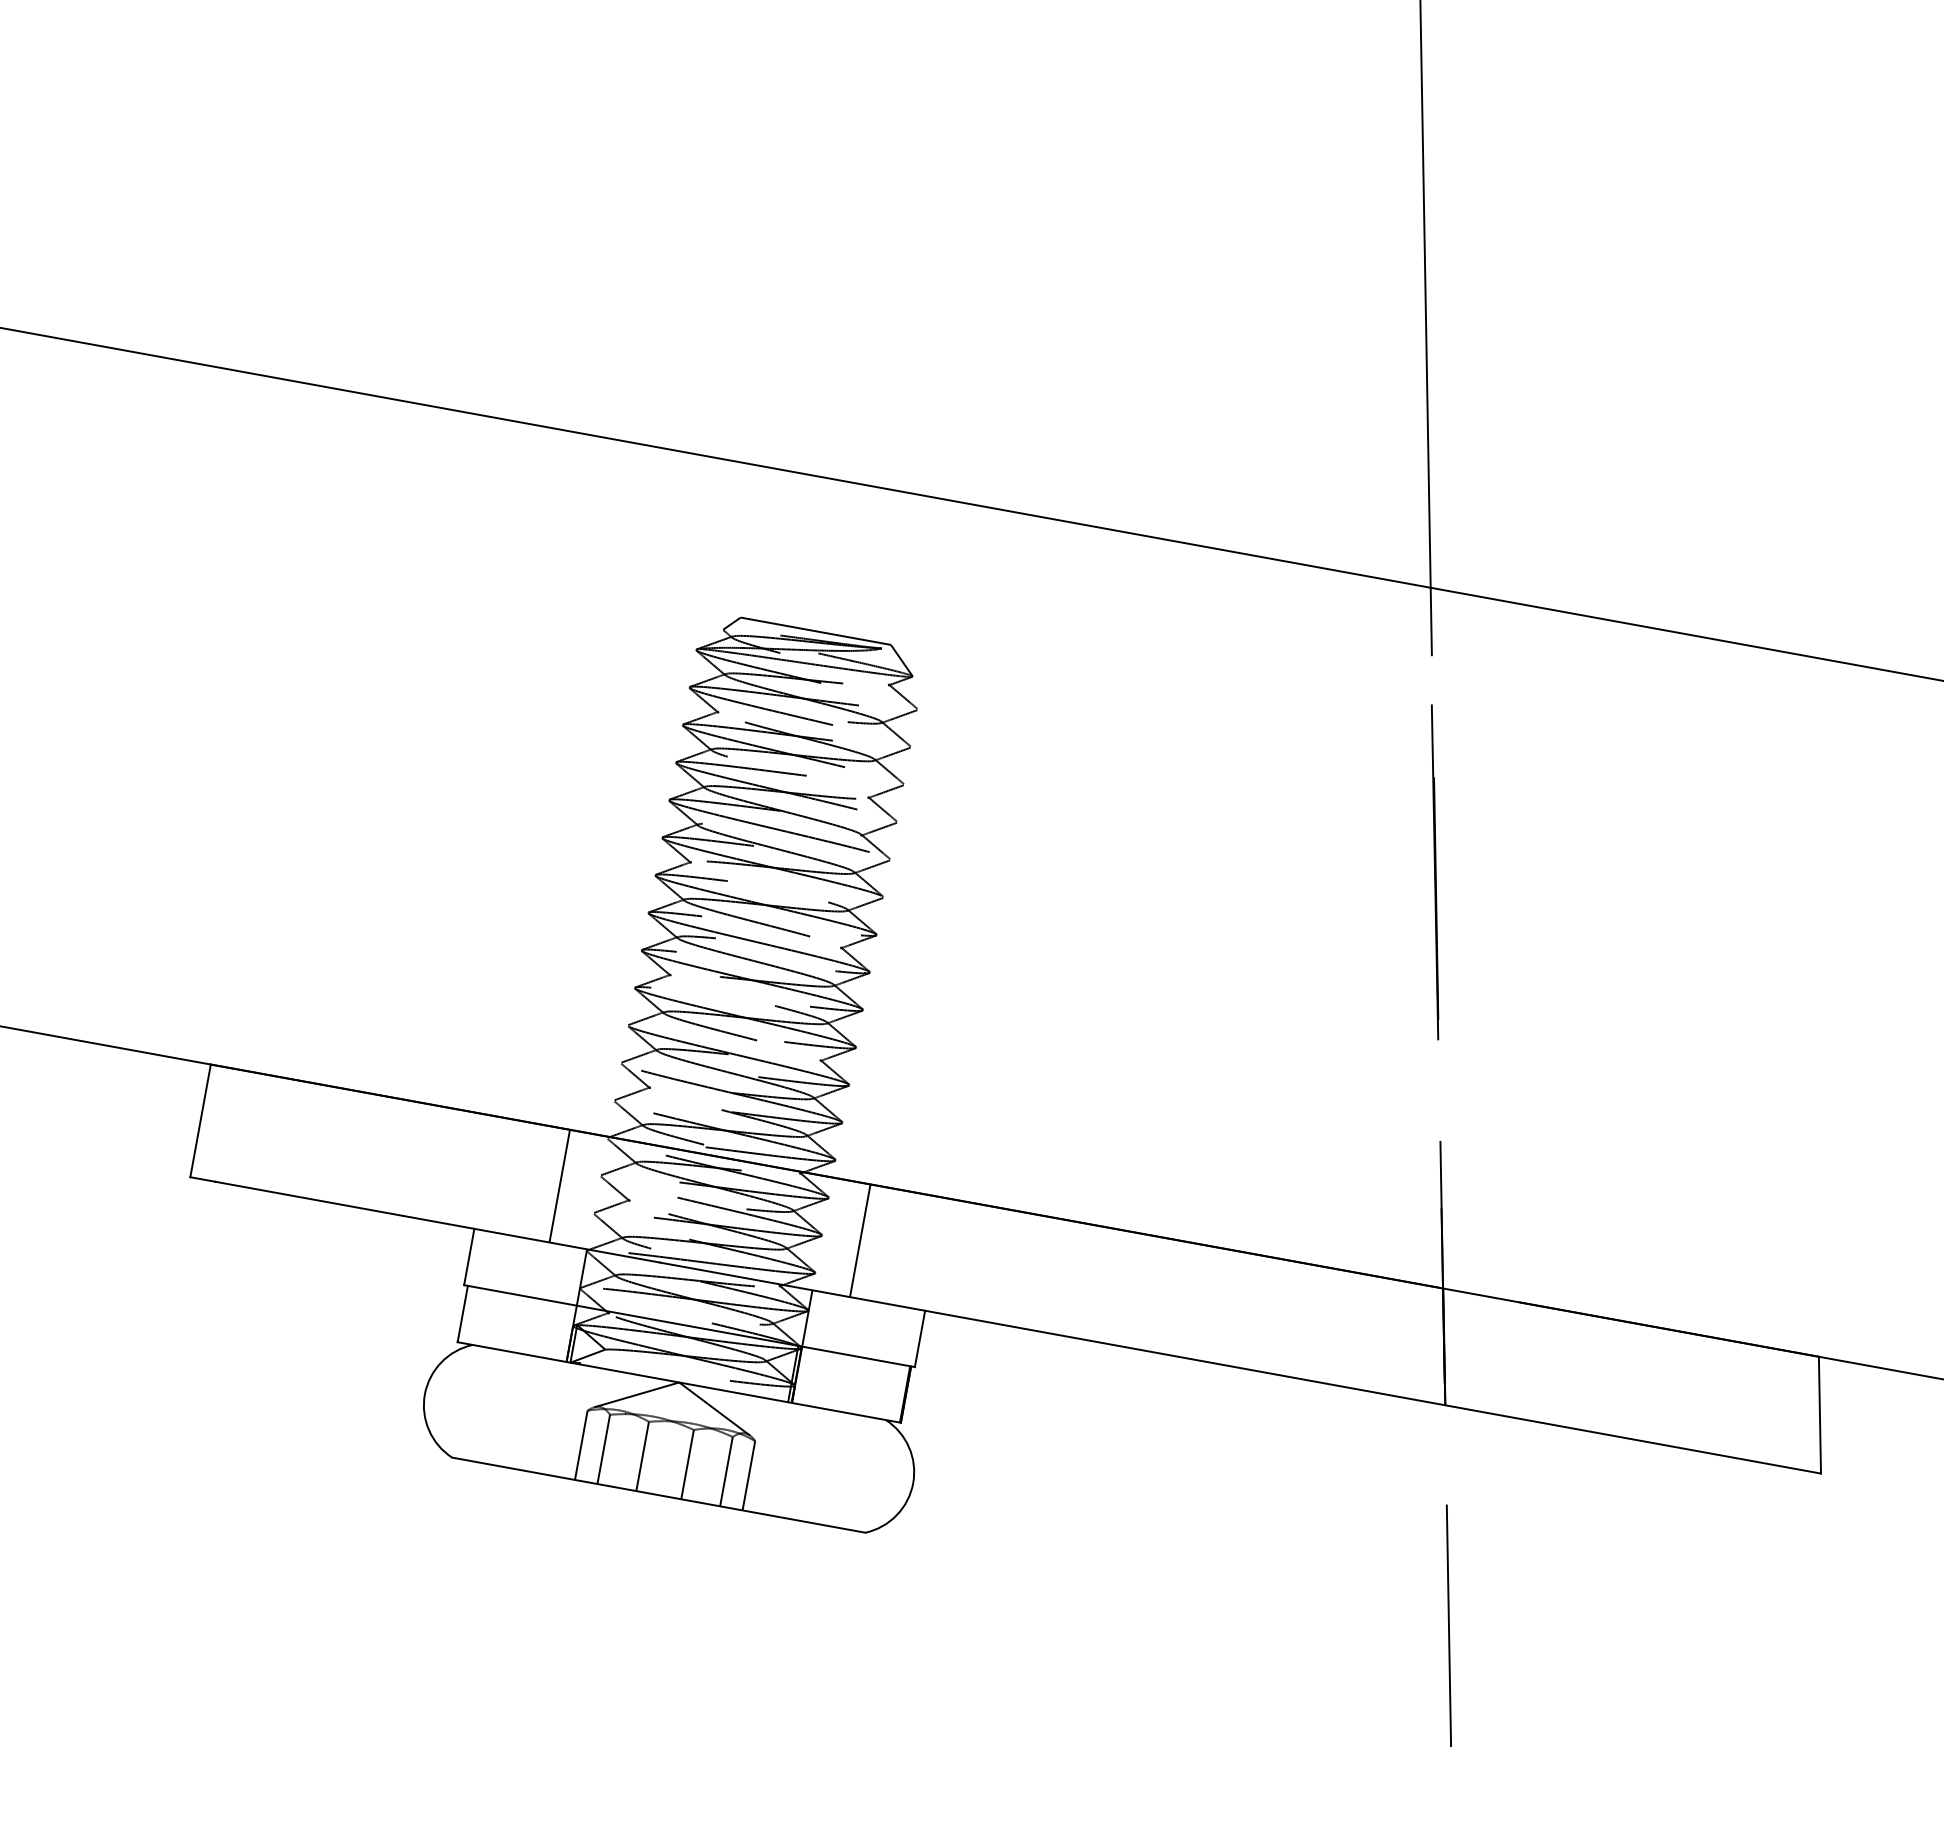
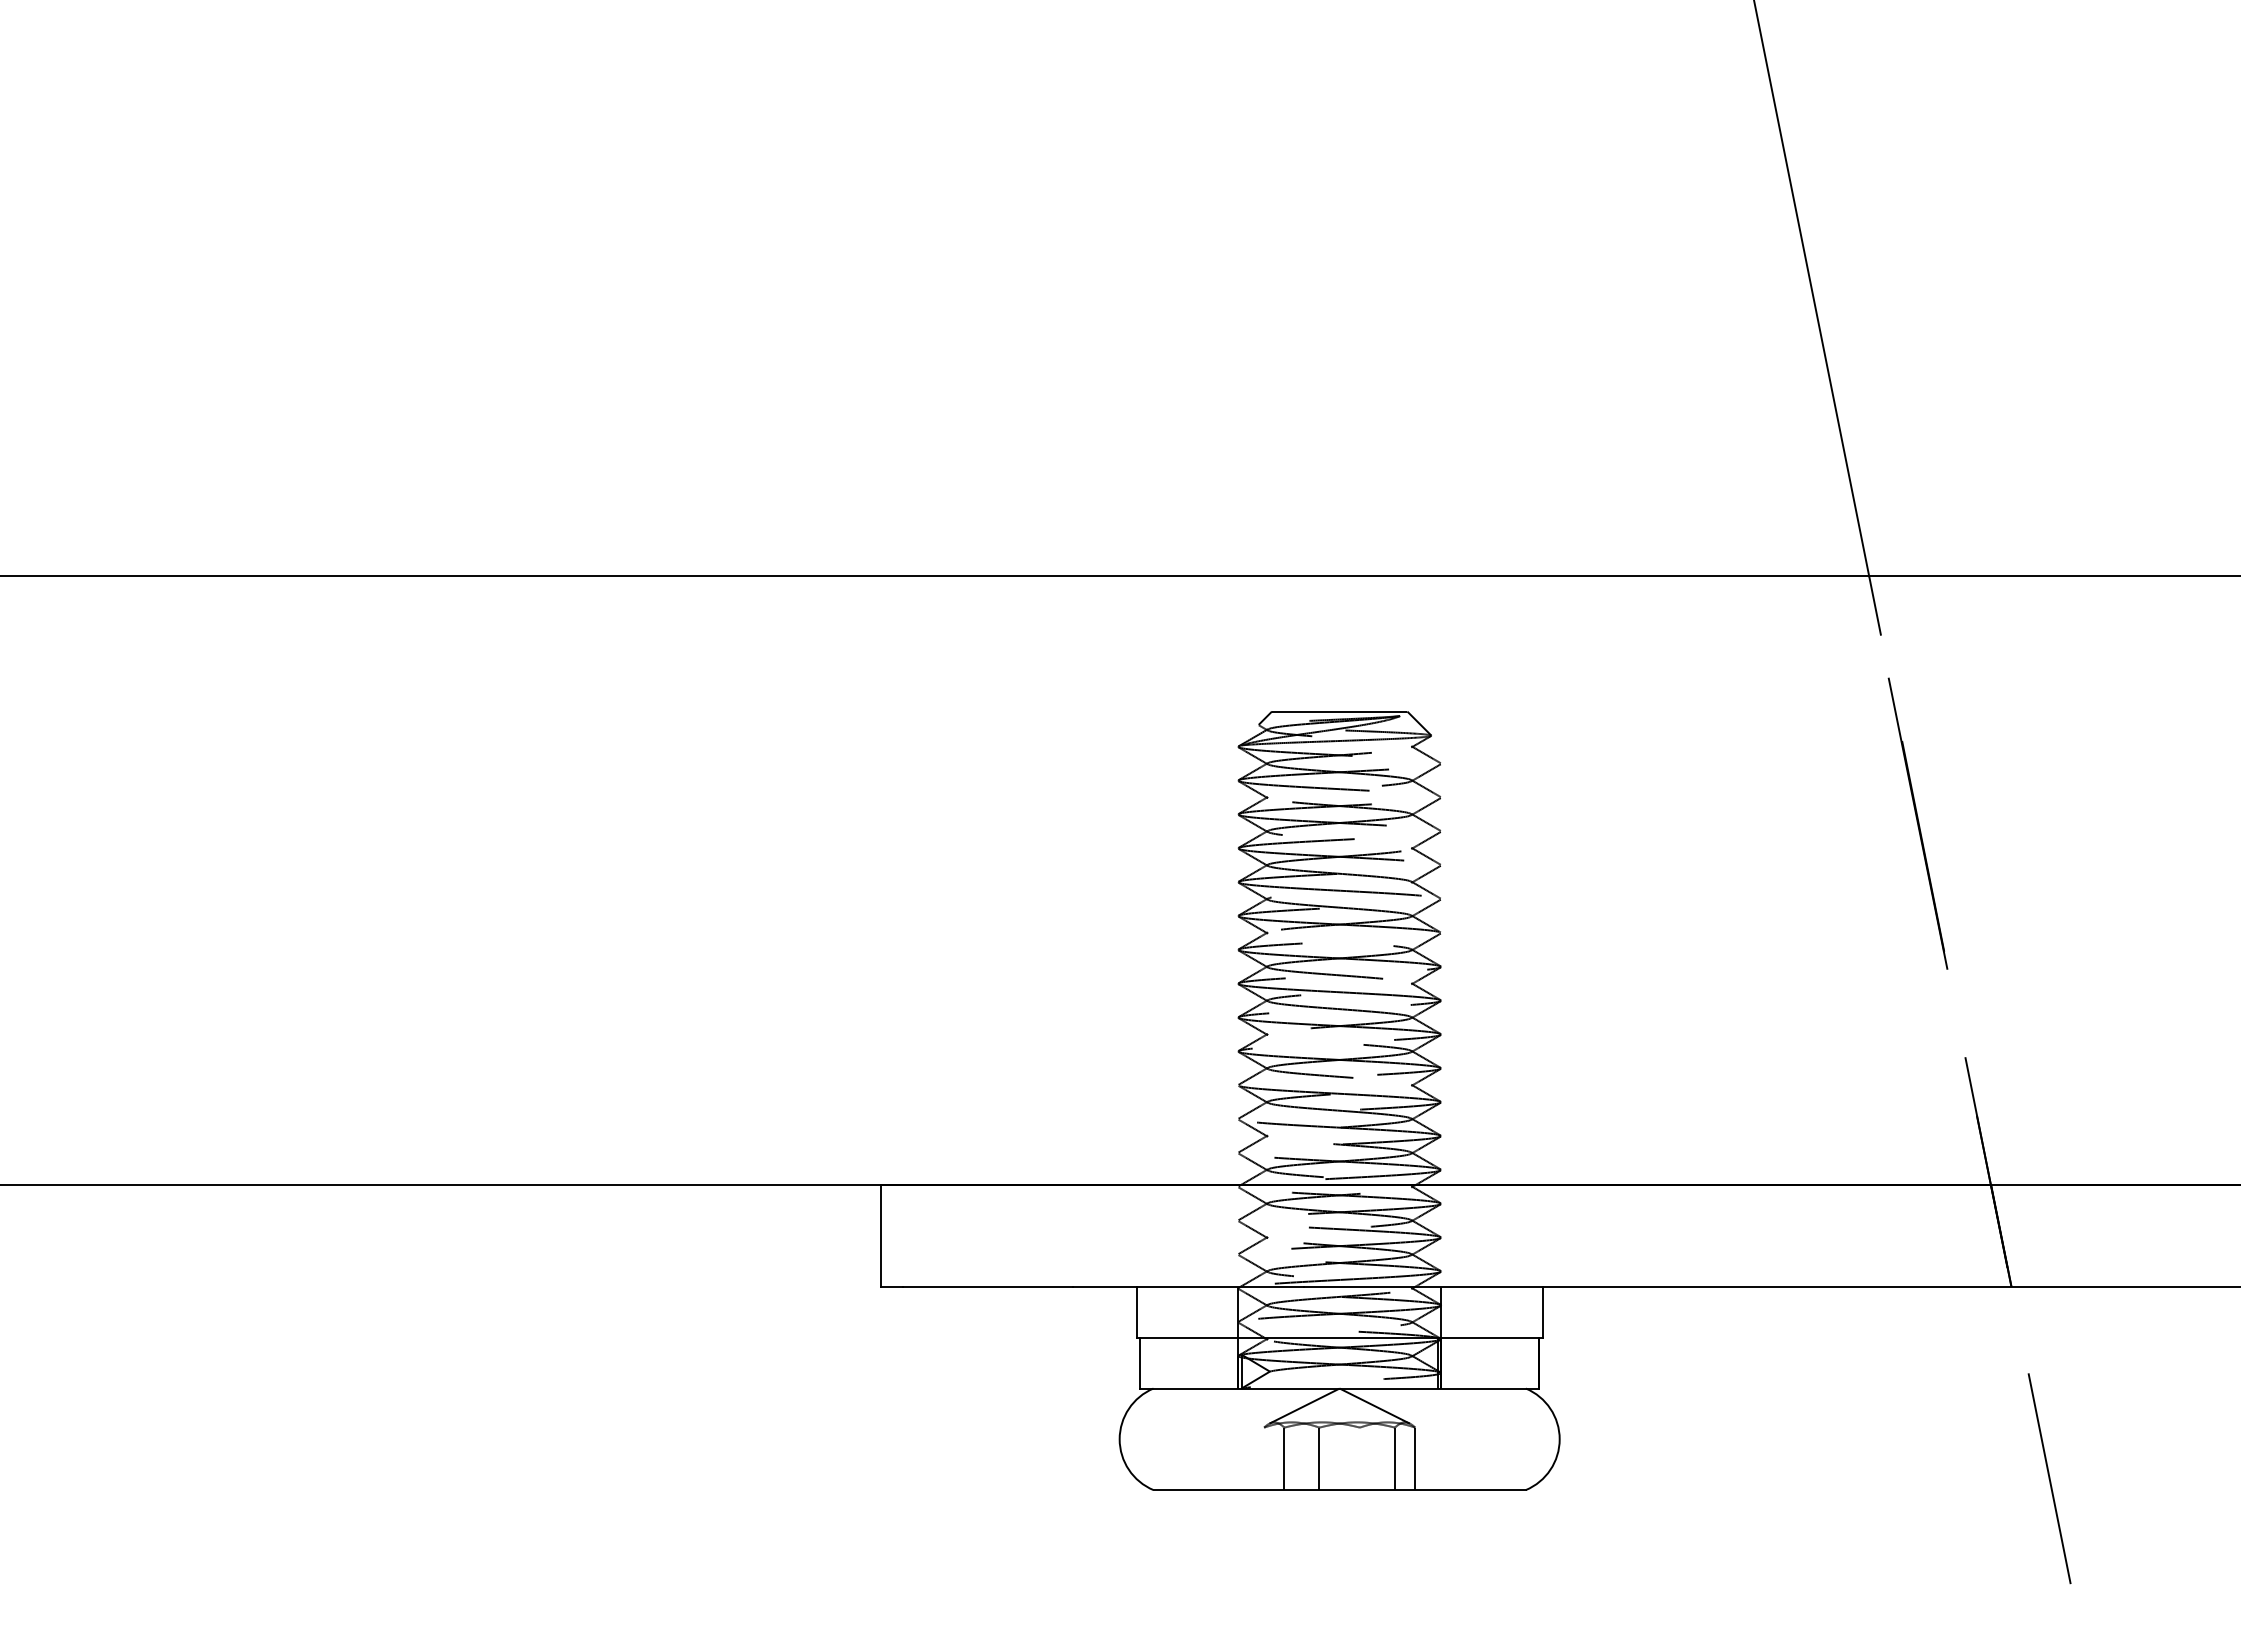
line: (559, 1186) -> (1204, 1236), removed
line: (860, 1241) -> (1475, 1236), removed
line: (581, 1444) -> (1264, 1458), removed
line: (687, 1464) -> (1359, 1458), removed

